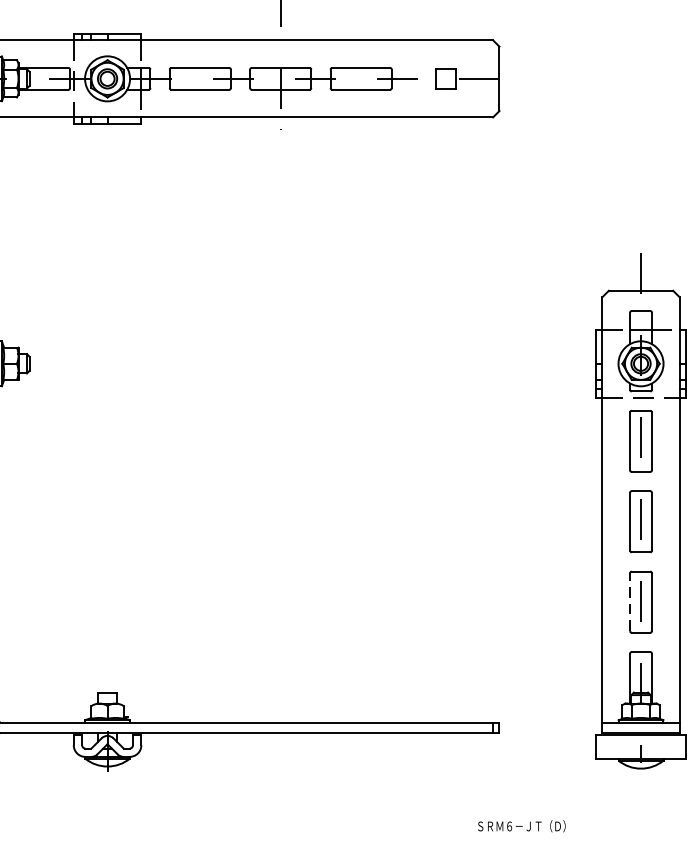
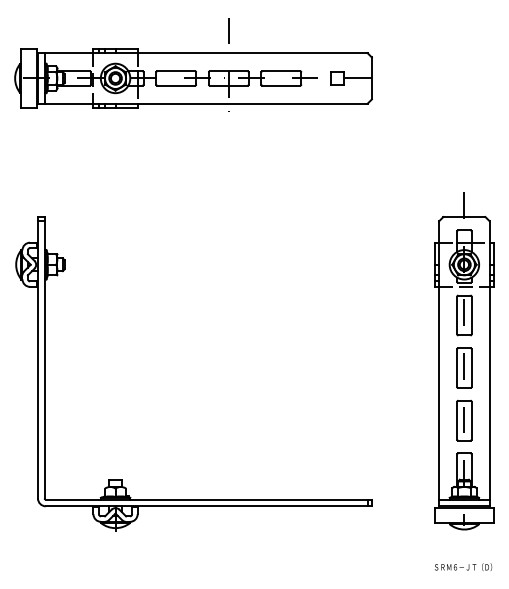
line: (630, 601) -> (457, 420), dashed -> solid
text: (521, 825) -> (463, 566), moved

